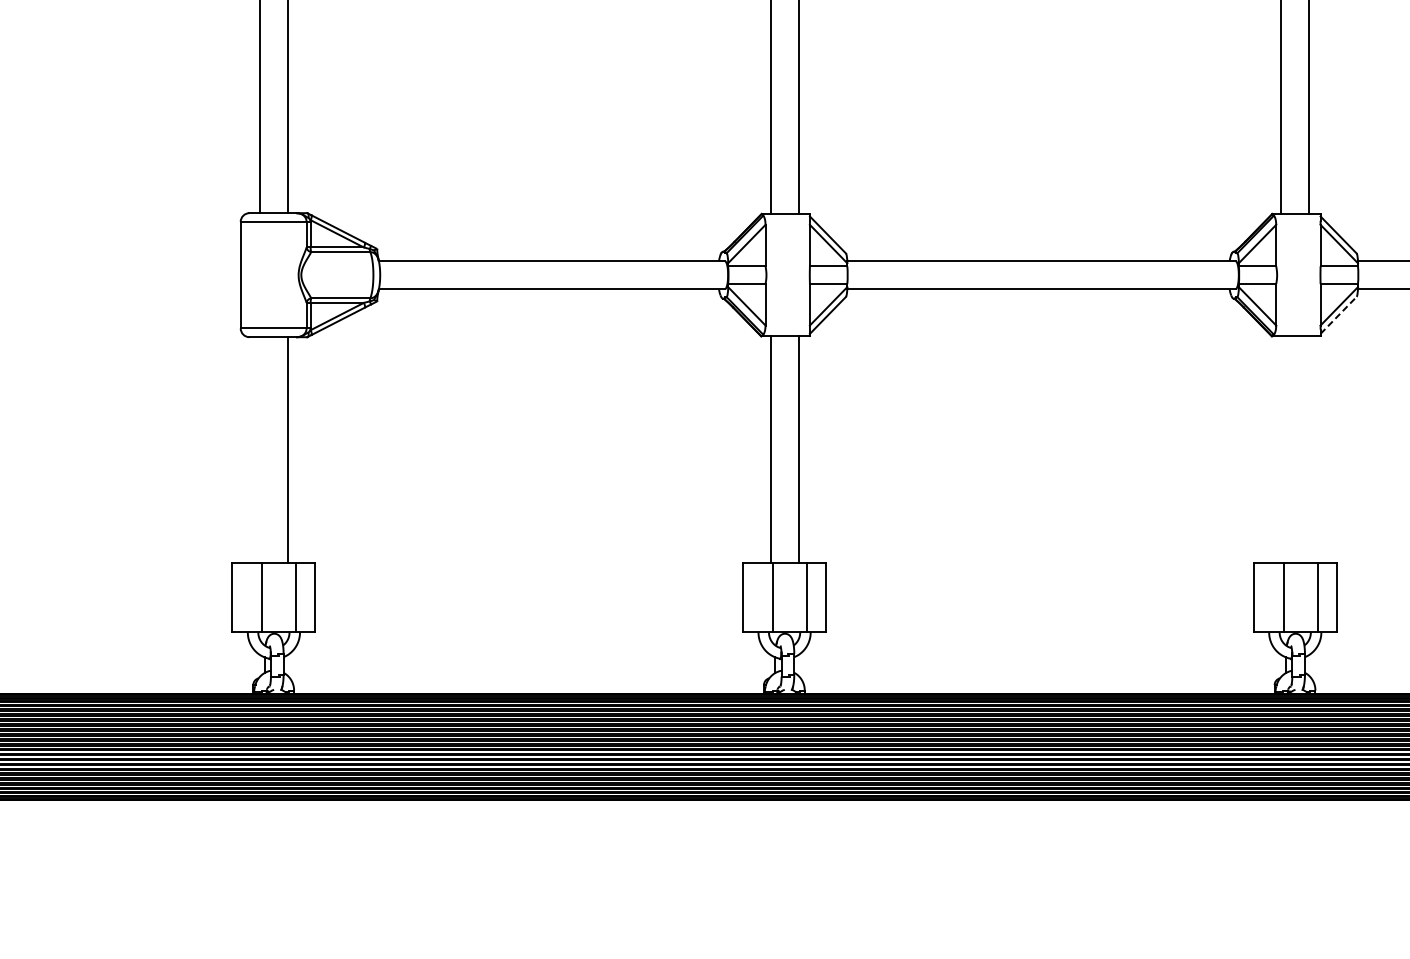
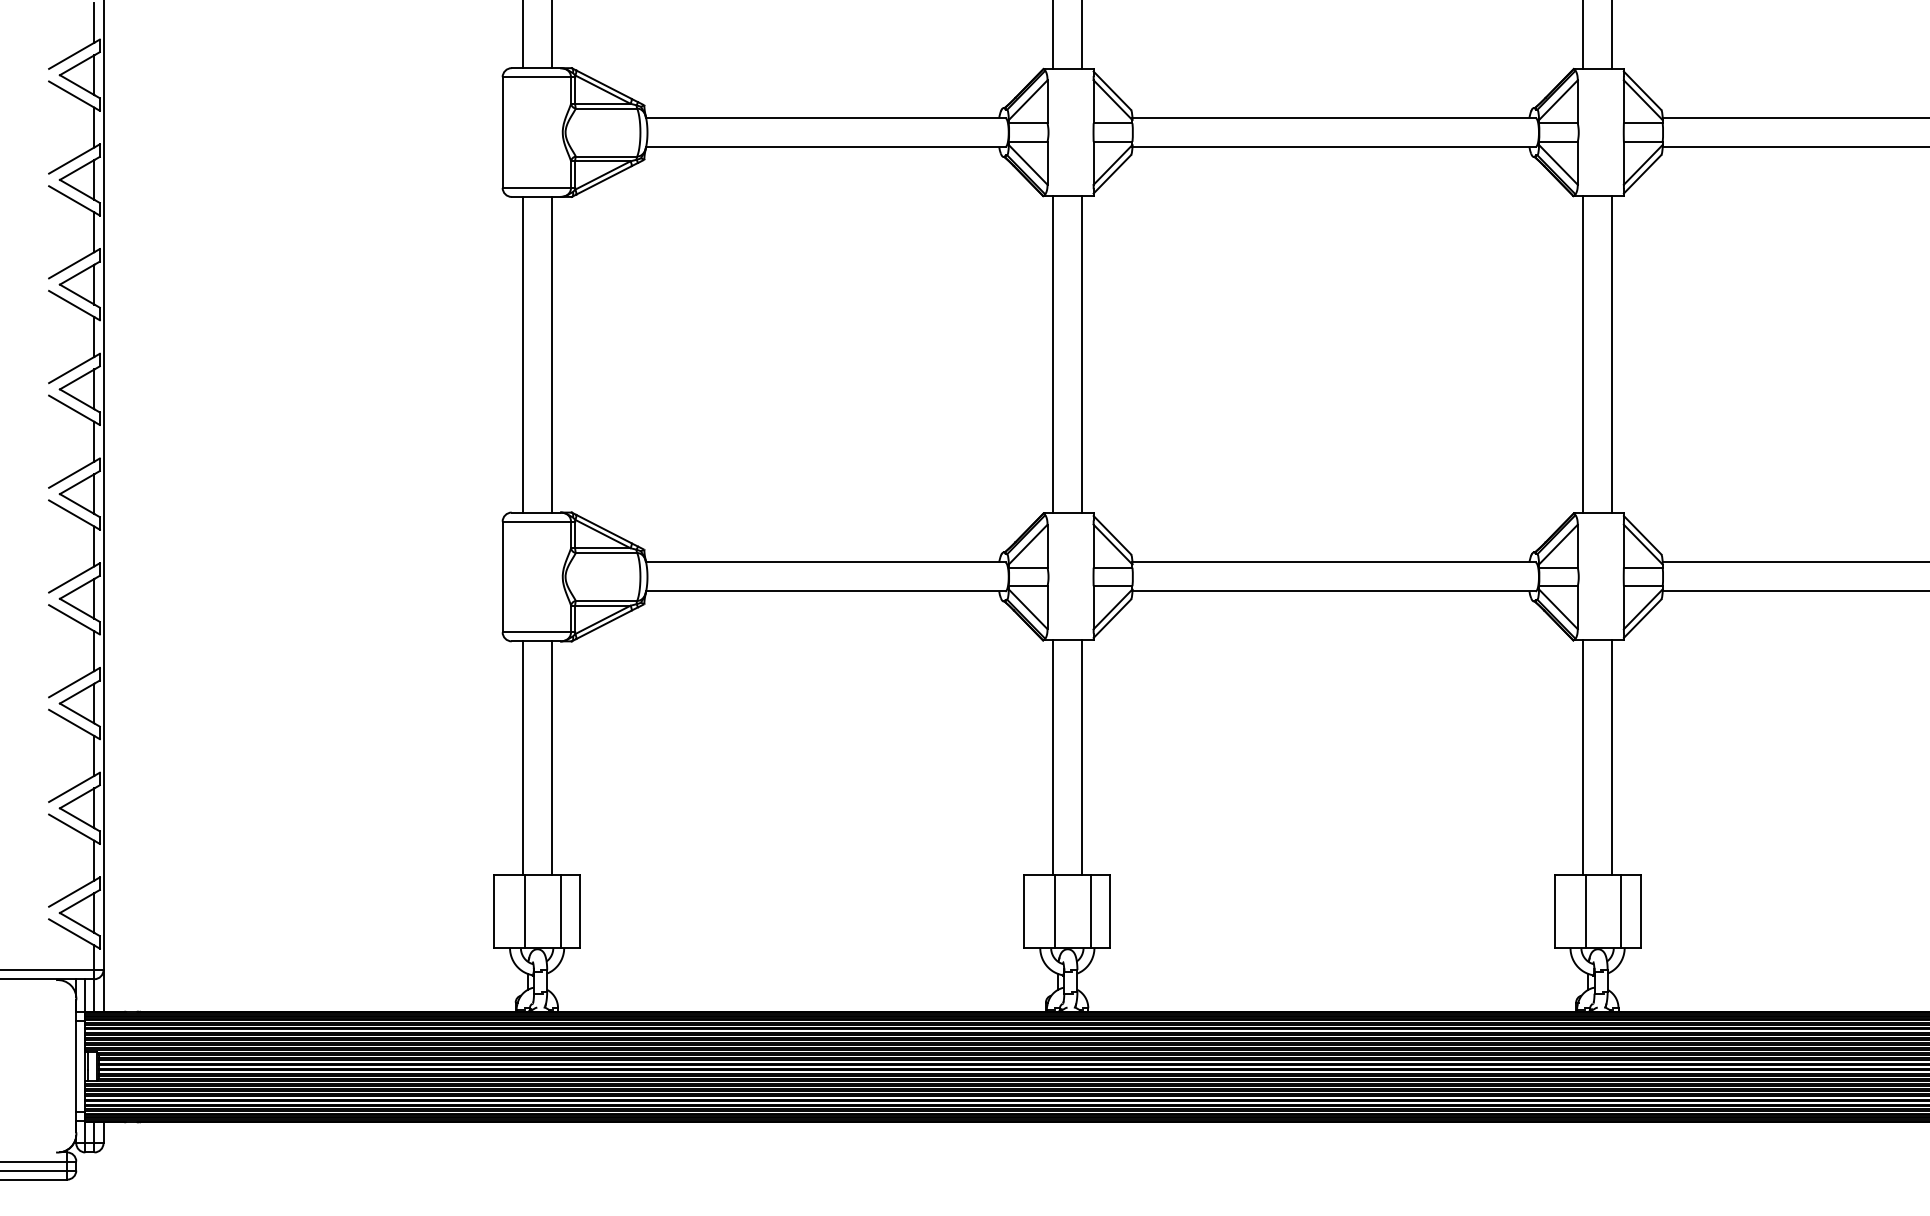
line: (1338, 315) -> (1642, 618), dashed -> solid
line: (1281, 449) -> (1583, 757), added
line: (1309, 449) -> (1612, 757), added
line: (259, 450) -> (522, 758), added

